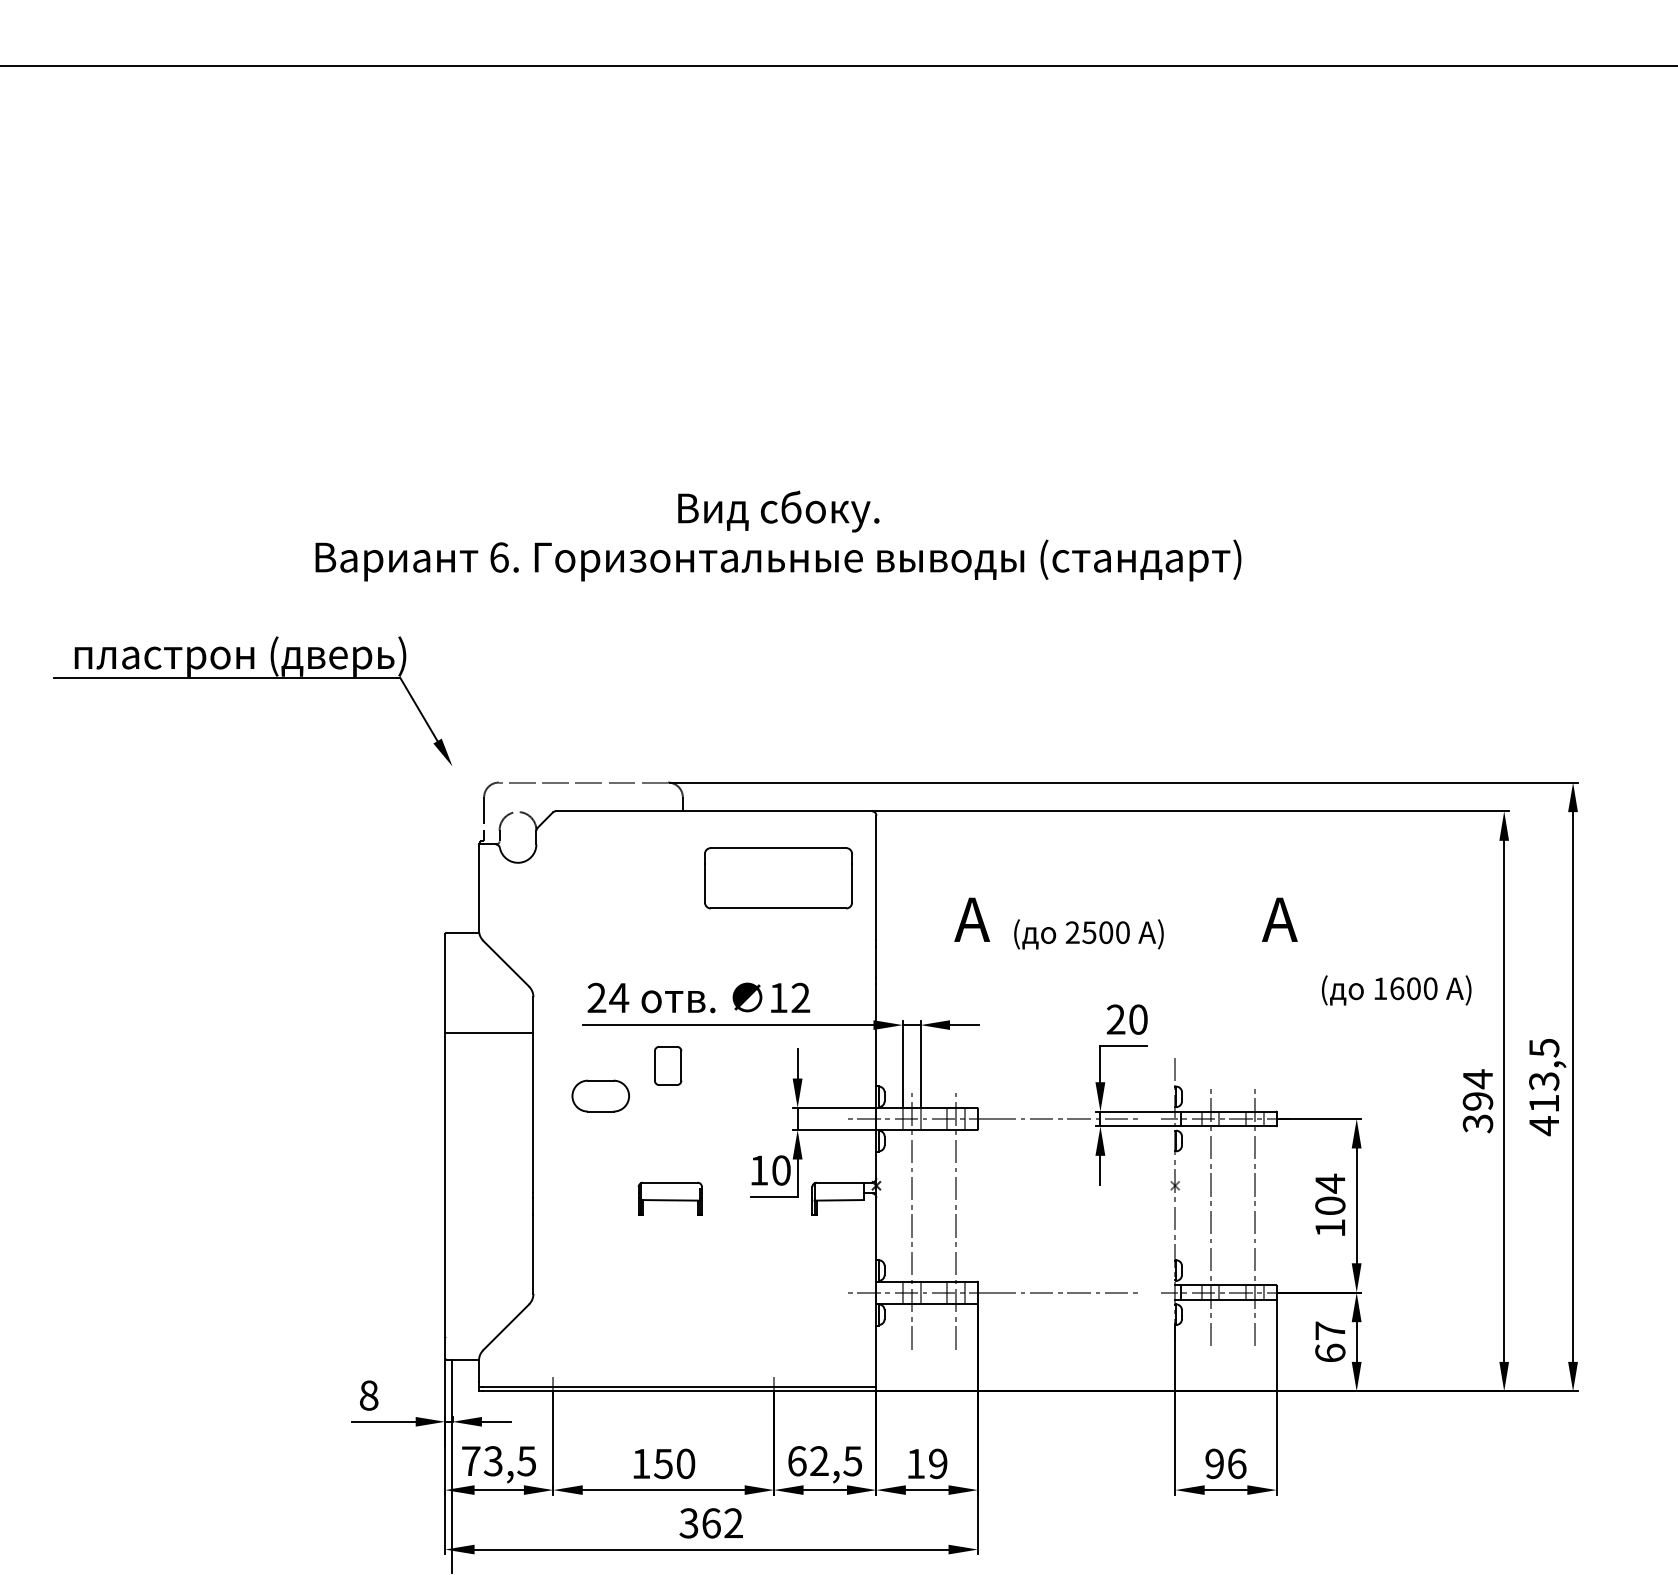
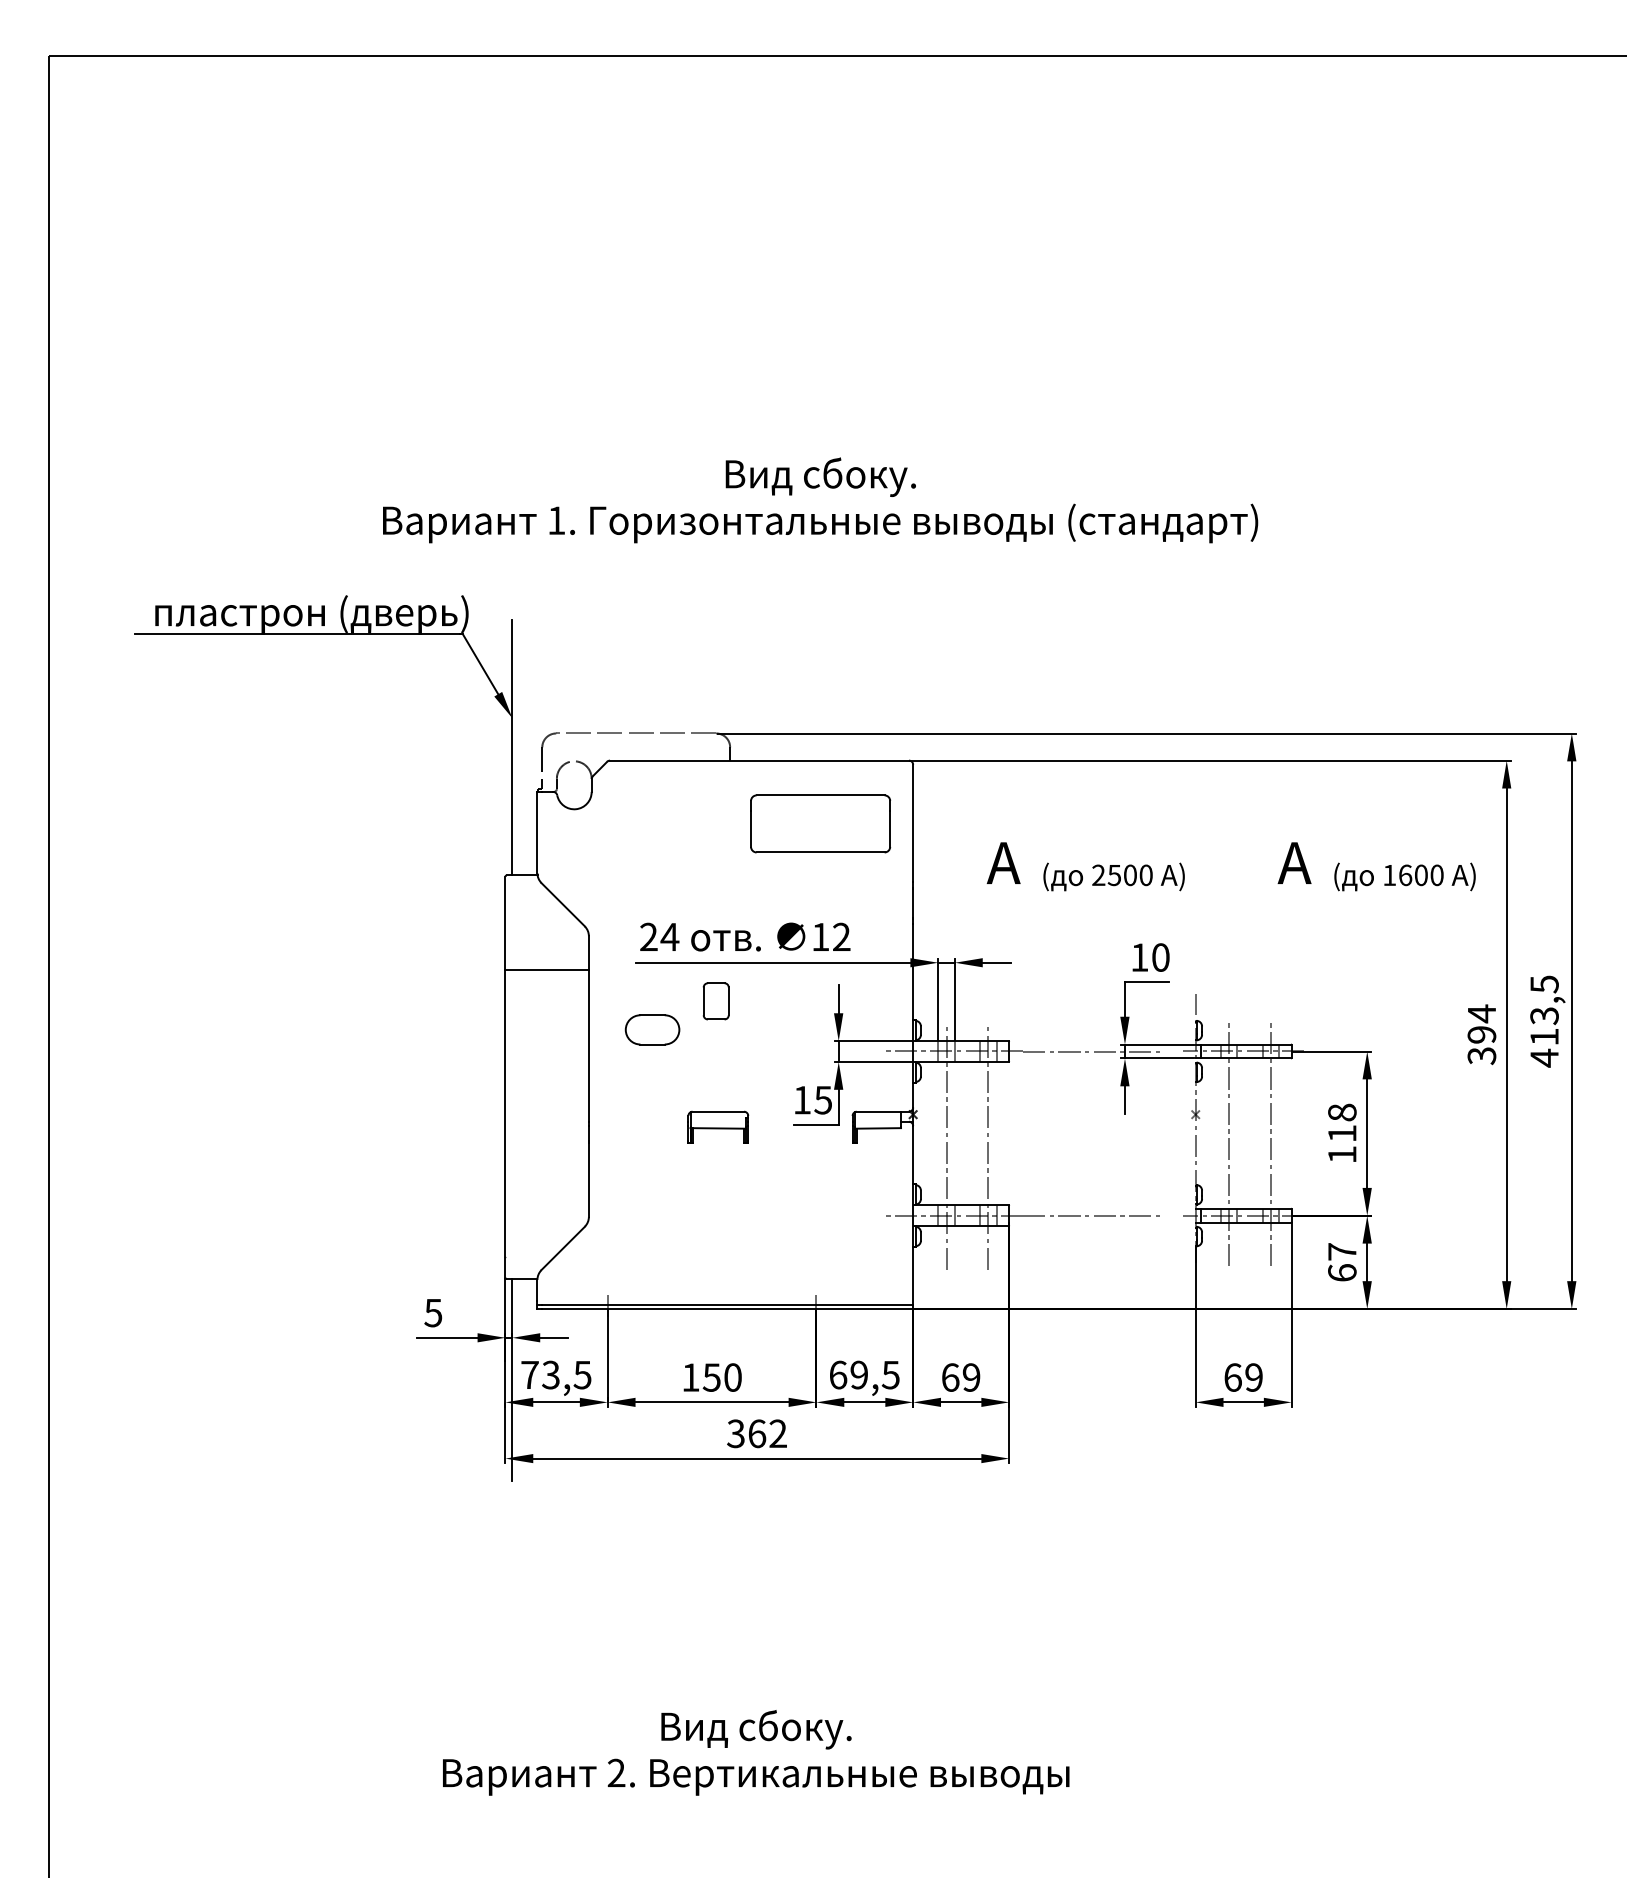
text: (499, 557) -> (556, 520), 6. -> 1.
line: (452, 797) -> (512, 747), added
text: (1396, 989) -> (1404, 876), moved
text: (1115, 1019) -> (1139, 957), 20 -> 10
text: (781, 1169) -> (823, 1099), 10 -> 15
text: (1330, 1194) -> (1342, 1122), 104 -> 118
text: (369, 1395) -> (433, 1312), 8 -> 5
text: (819, 1461) -> (859, 1375), 62,5 -> 69,5
text: (915, 1463) -> (950, 1377), 19 -> 69
text: (1225, 1463) -> (1243, 1377), 96 -> 69

